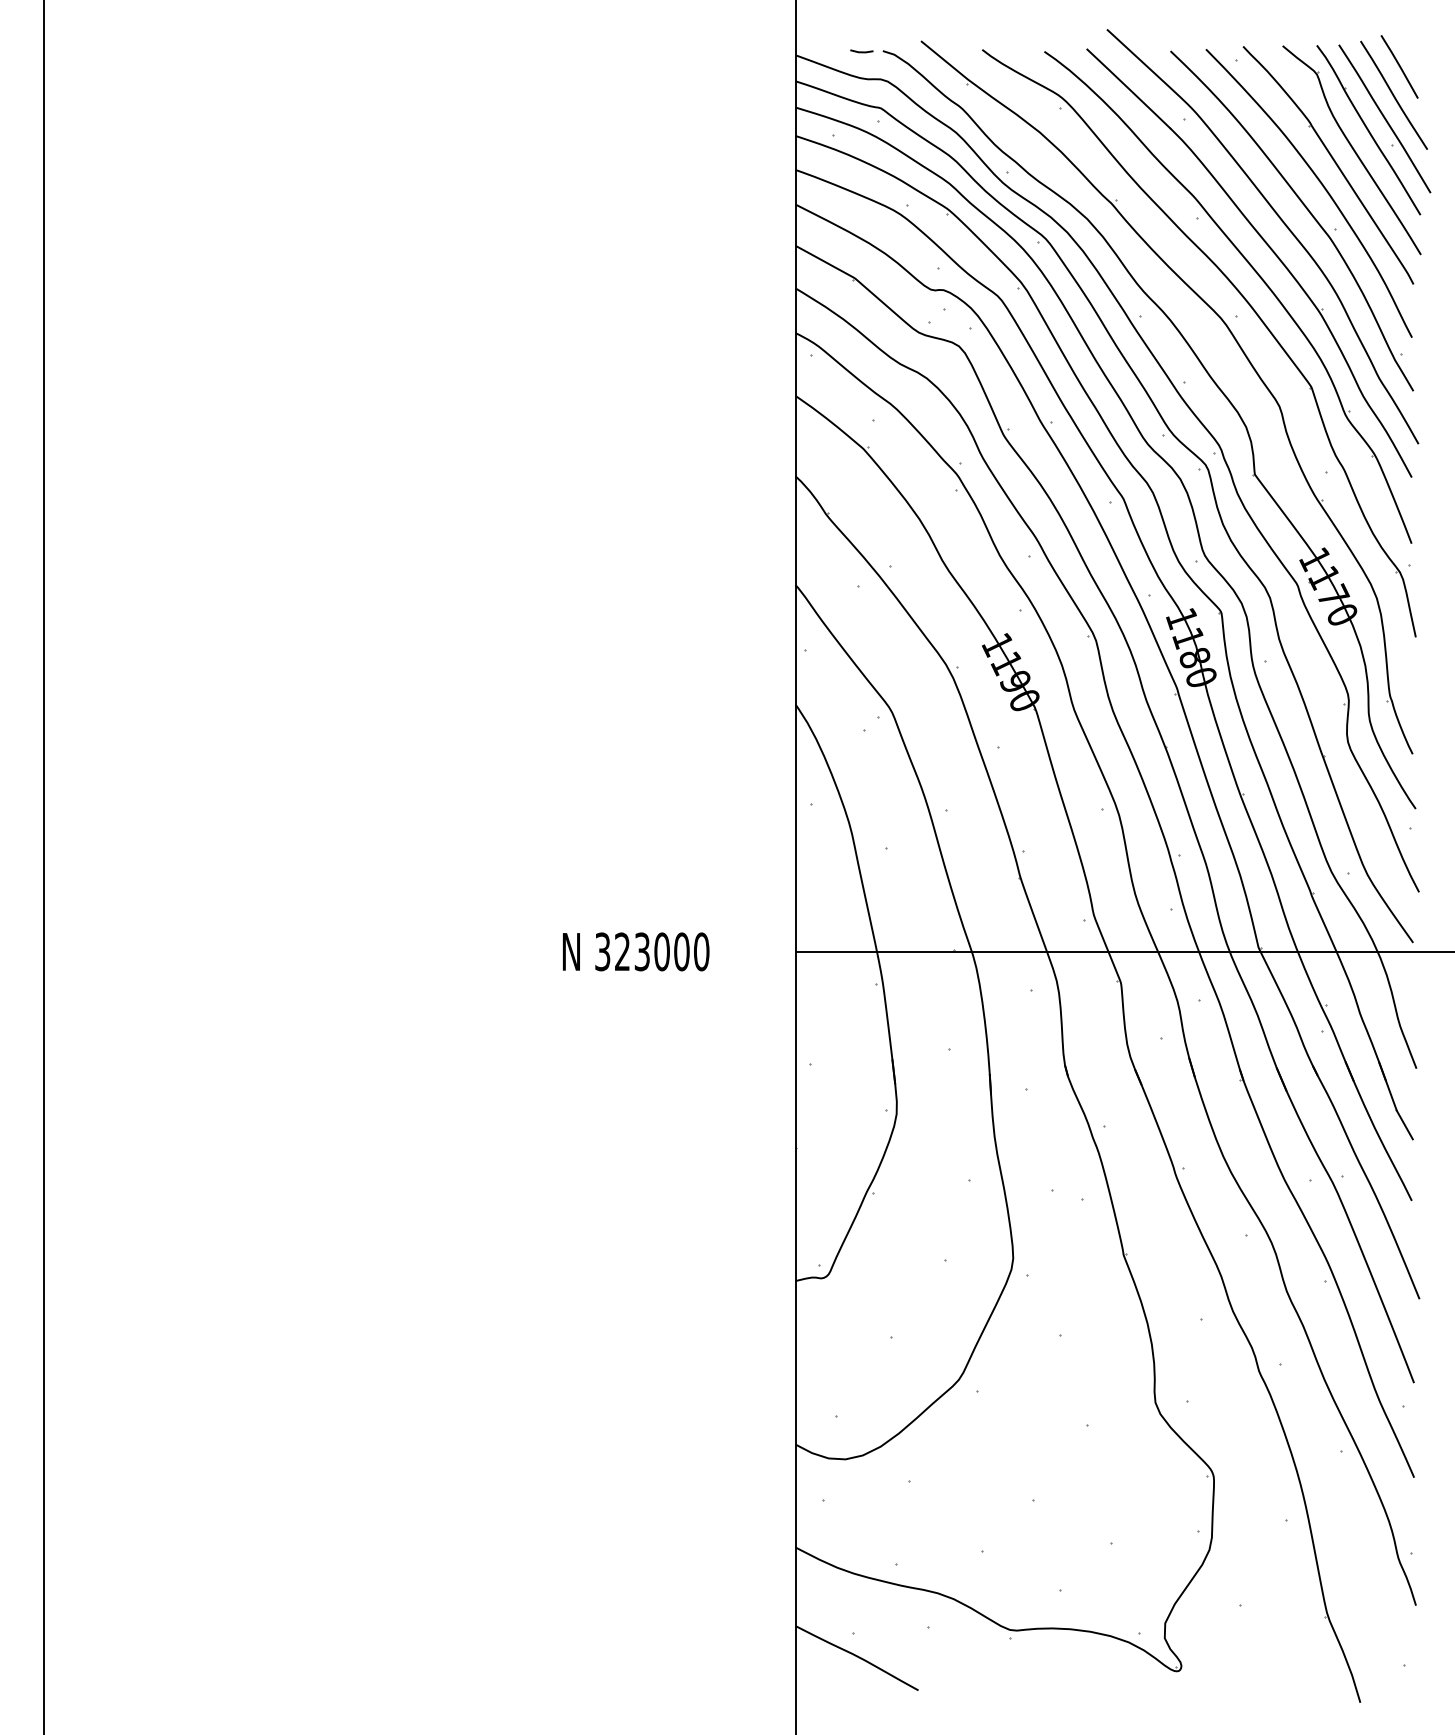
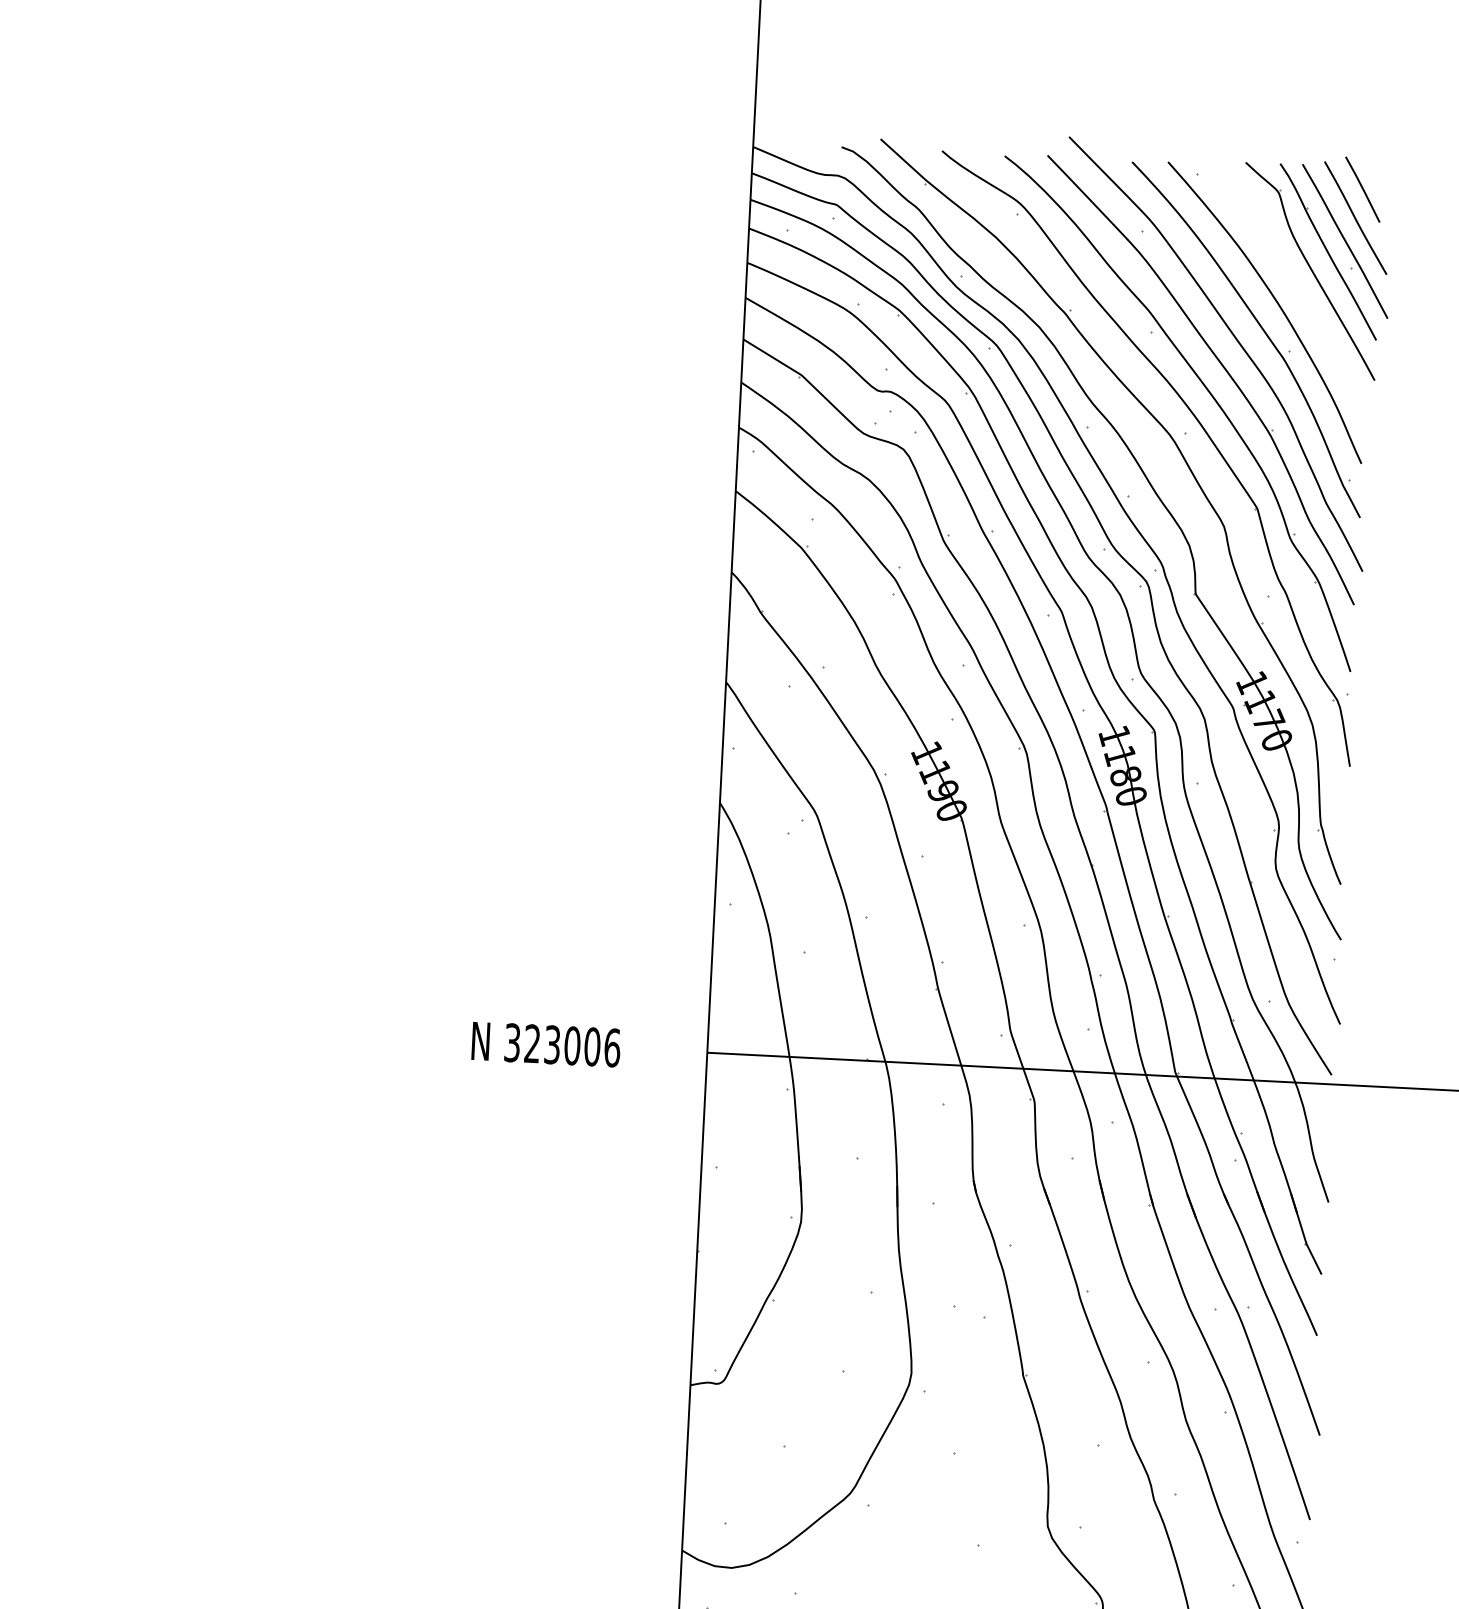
line: (861, 51) -> (819, 146), removed
part: (1333, 161) -> (1291, 281), removed
text: (701, 951) -> (612, 1047), 323000 -> 323006

